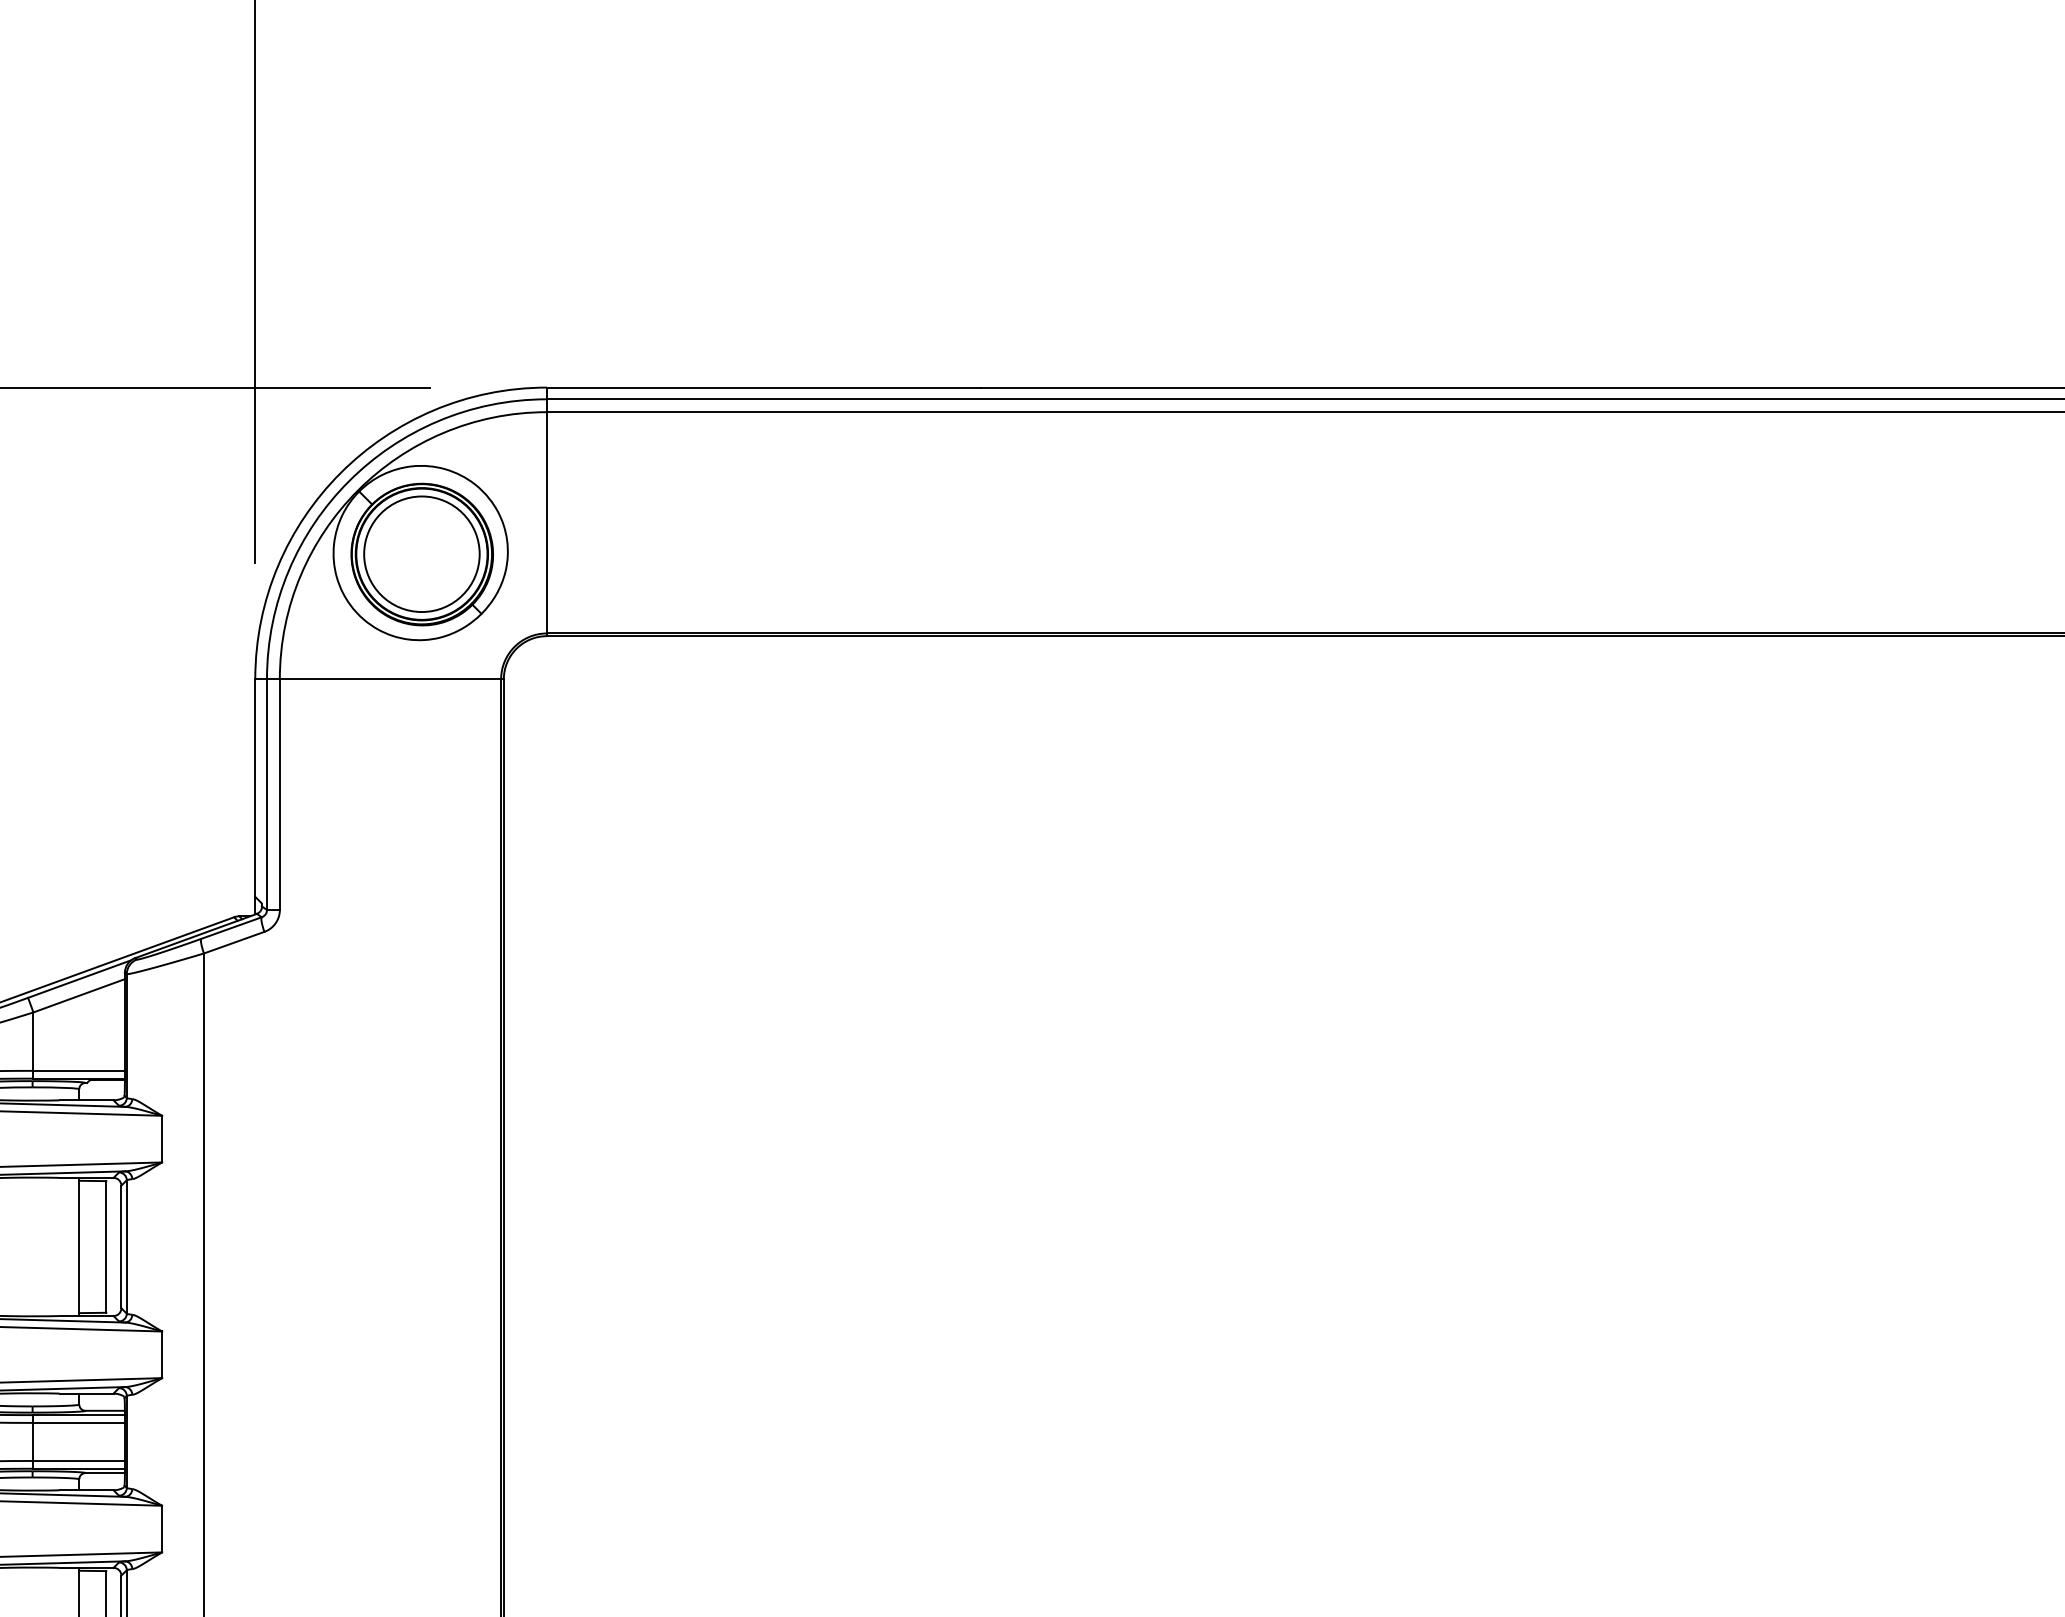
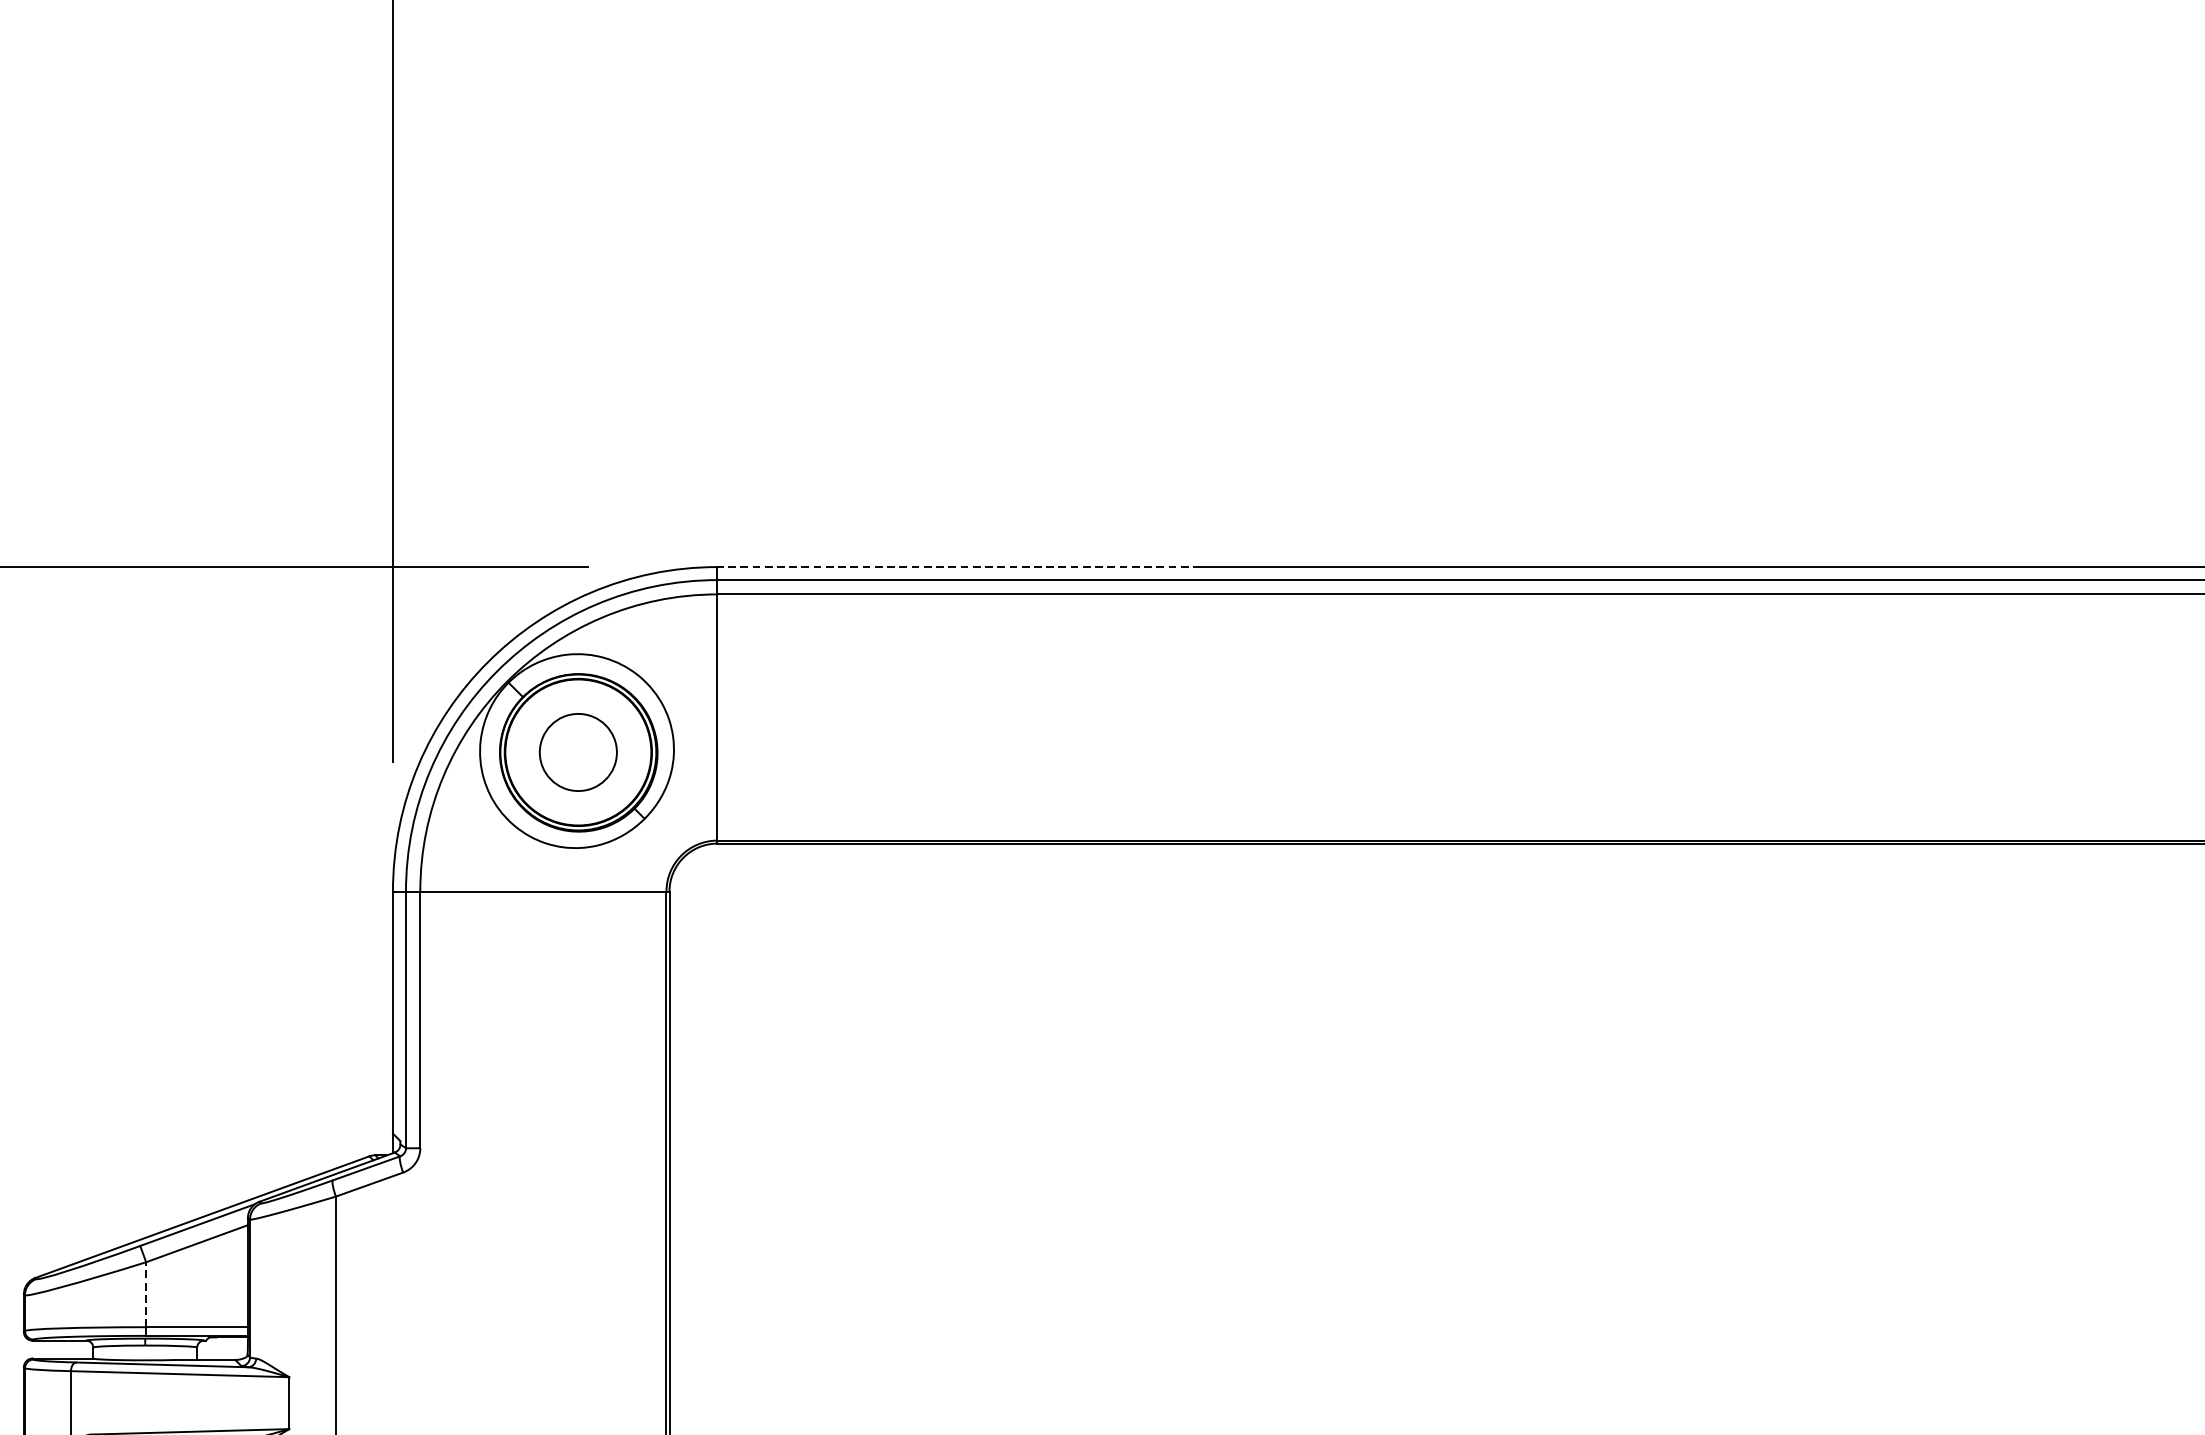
line: (763, 387) -> (958, 566), solid -> dashed
circle: (421, 554) -> (577, 752), size x0.6
line: (33, 1041) -> (146, 1294), solid -> dashed

